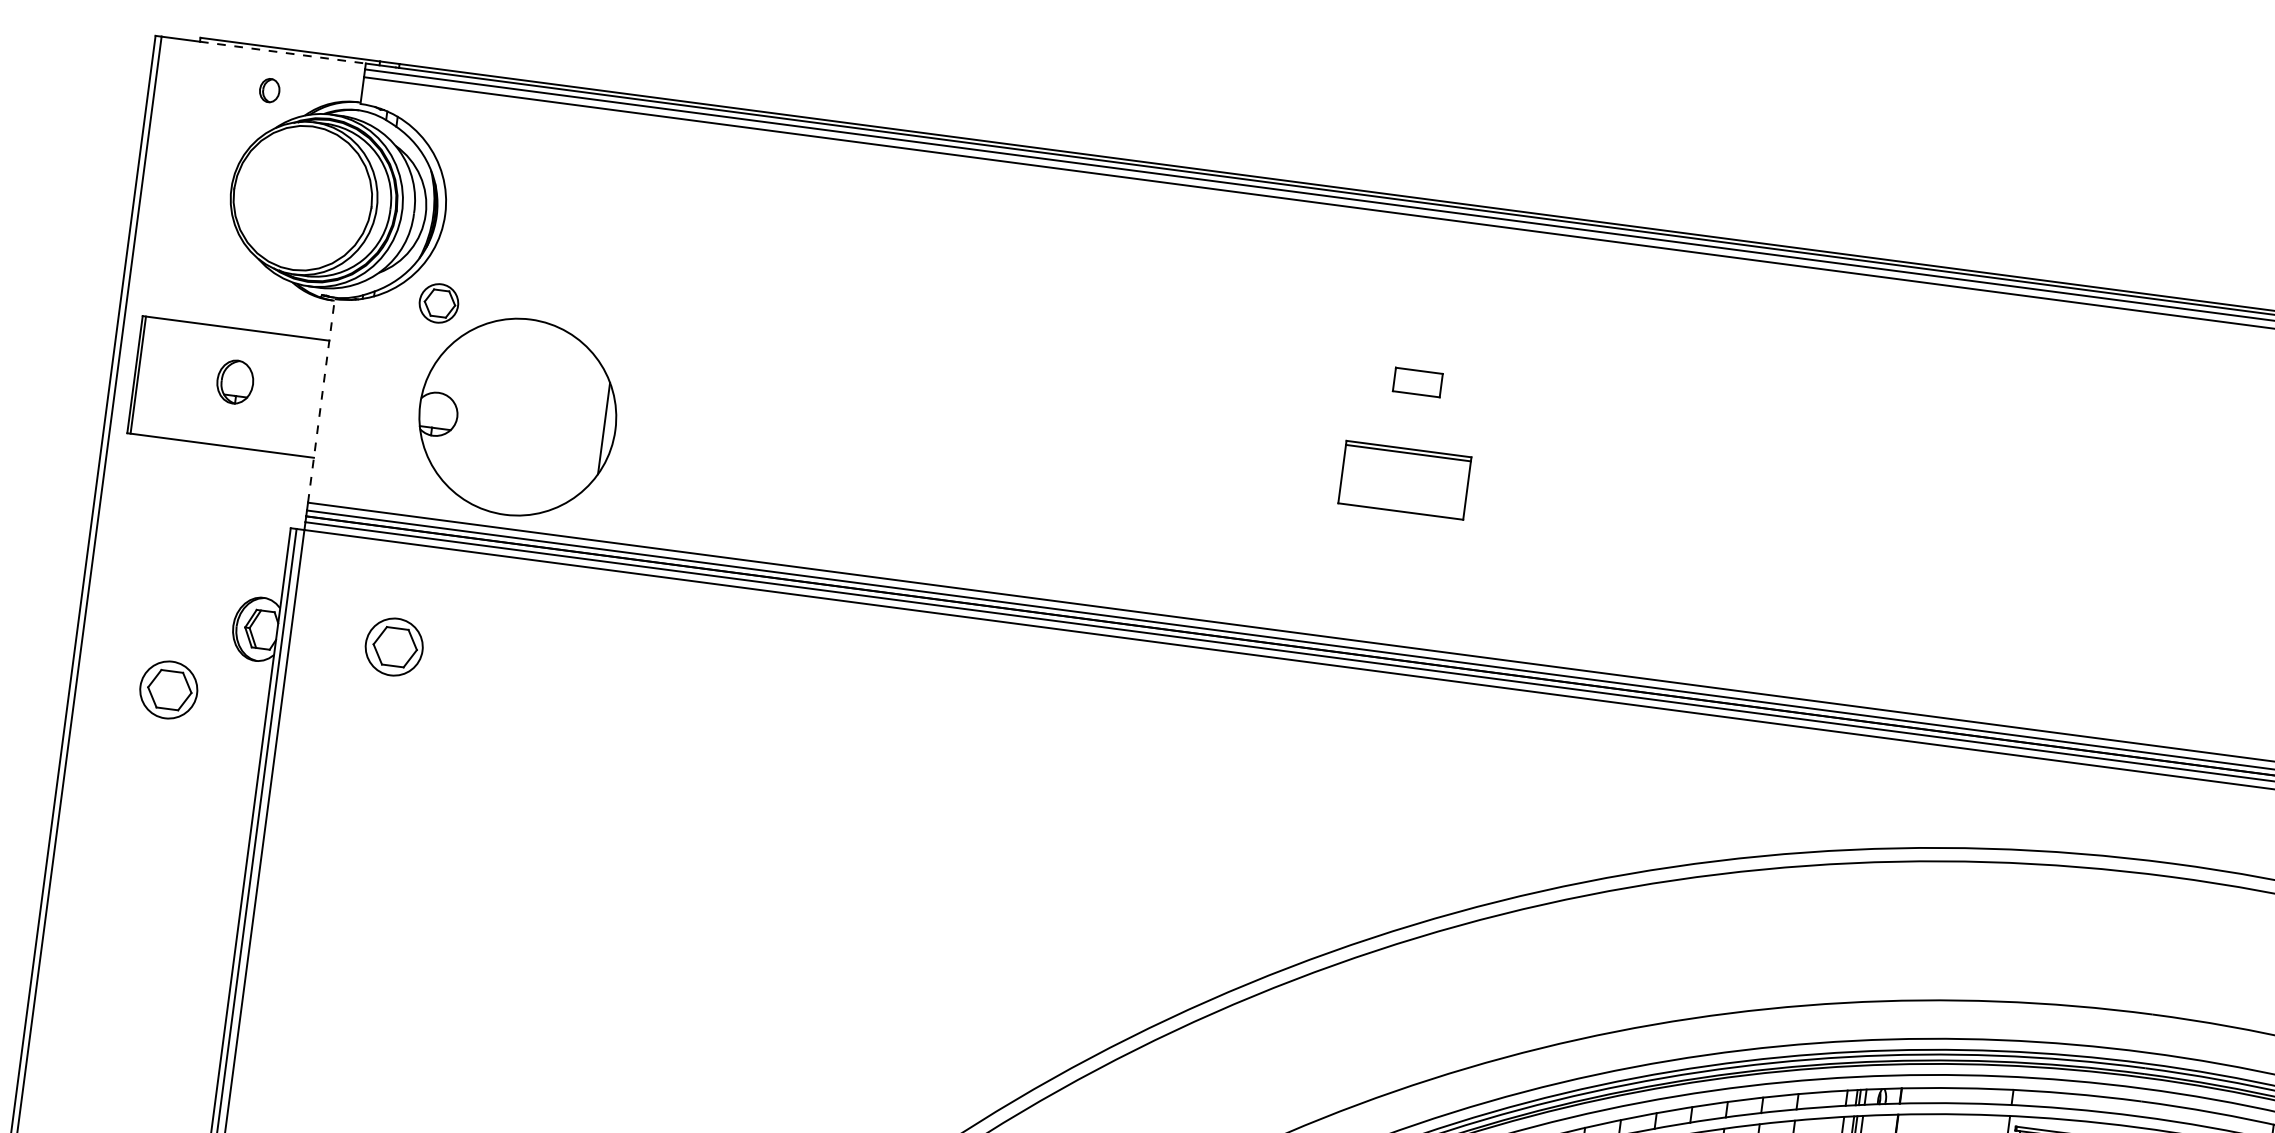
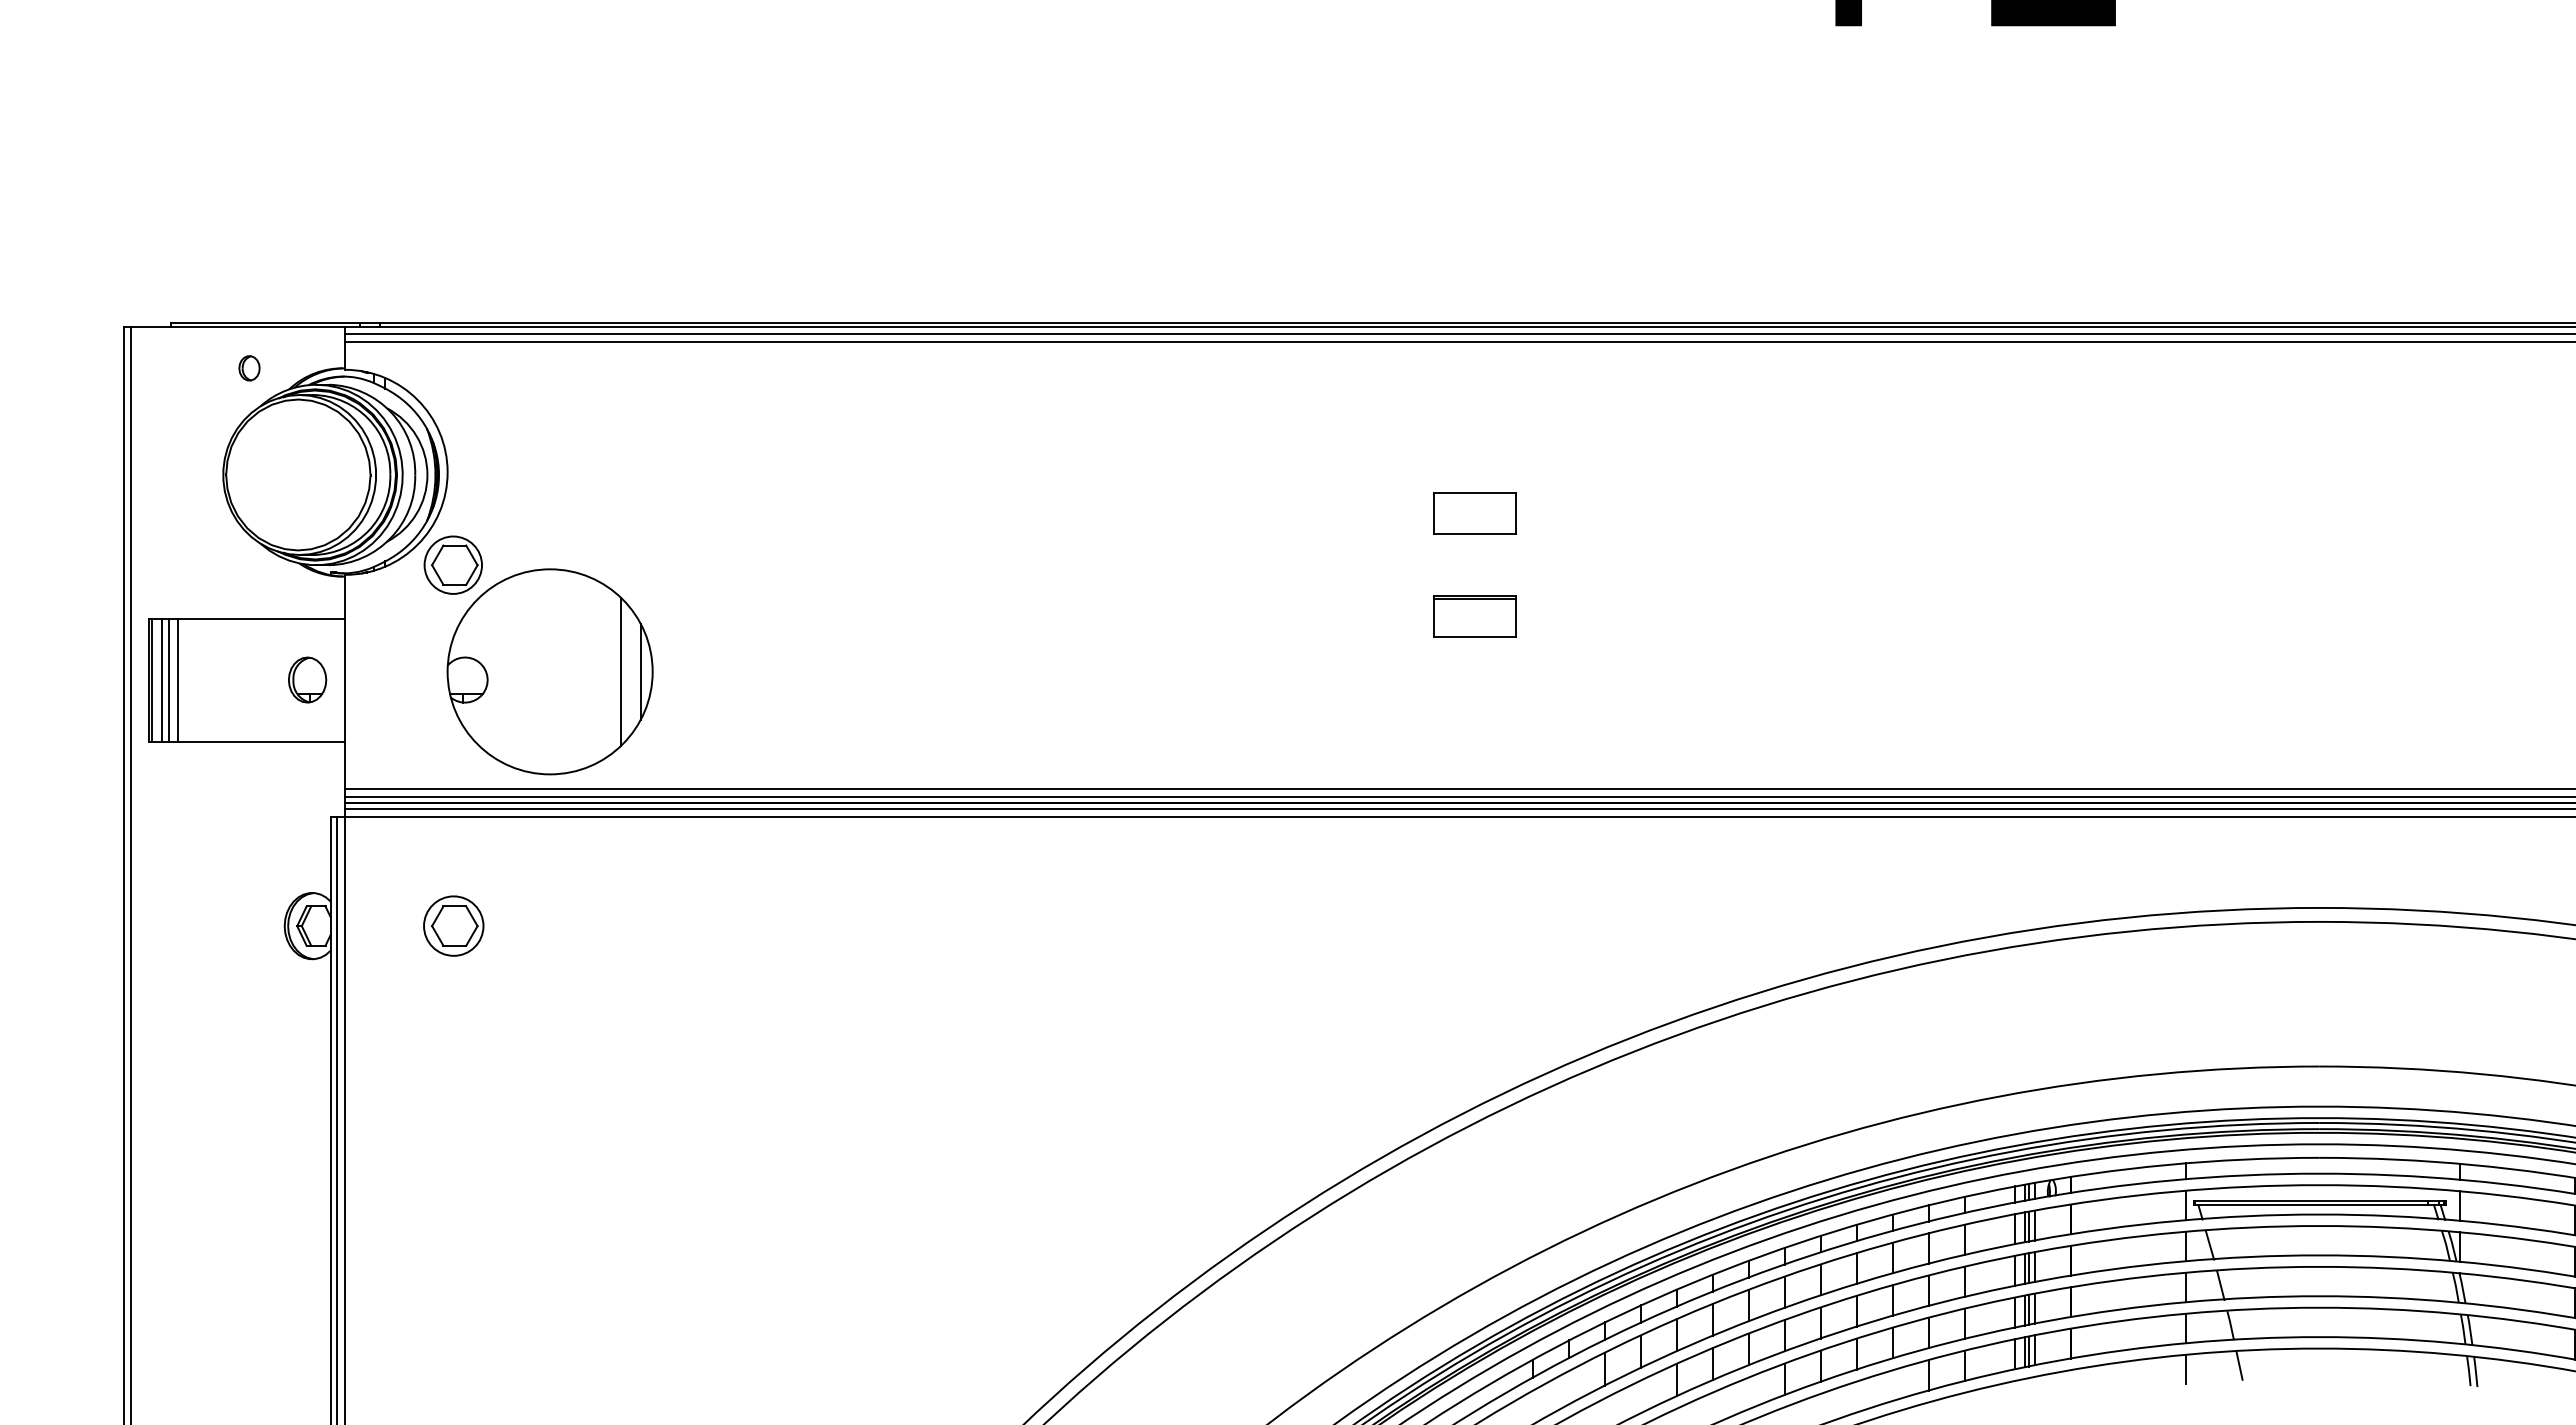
line: (283, 52) -> (258, 327), dashed -> solid
part: (438, 302) -> (452, 564), size x1.43
line: (147, 375) -> (162, 679), added
line: (154, 376) -> (169, 679), added
line: (163, 377) -> (178, 679), added
part: (235, 381) -> (307, 679), moved
part: (1417, 382) -> (1474, 513), size x1.67
line: (321, 400) -> (345, 681), dashed -> solid
line: (585, 425) -> (621, 671), added
part: (1404, 480) -> (1474, 616), size x0.62
part: (168, 689) -> (226, 1000), removed

